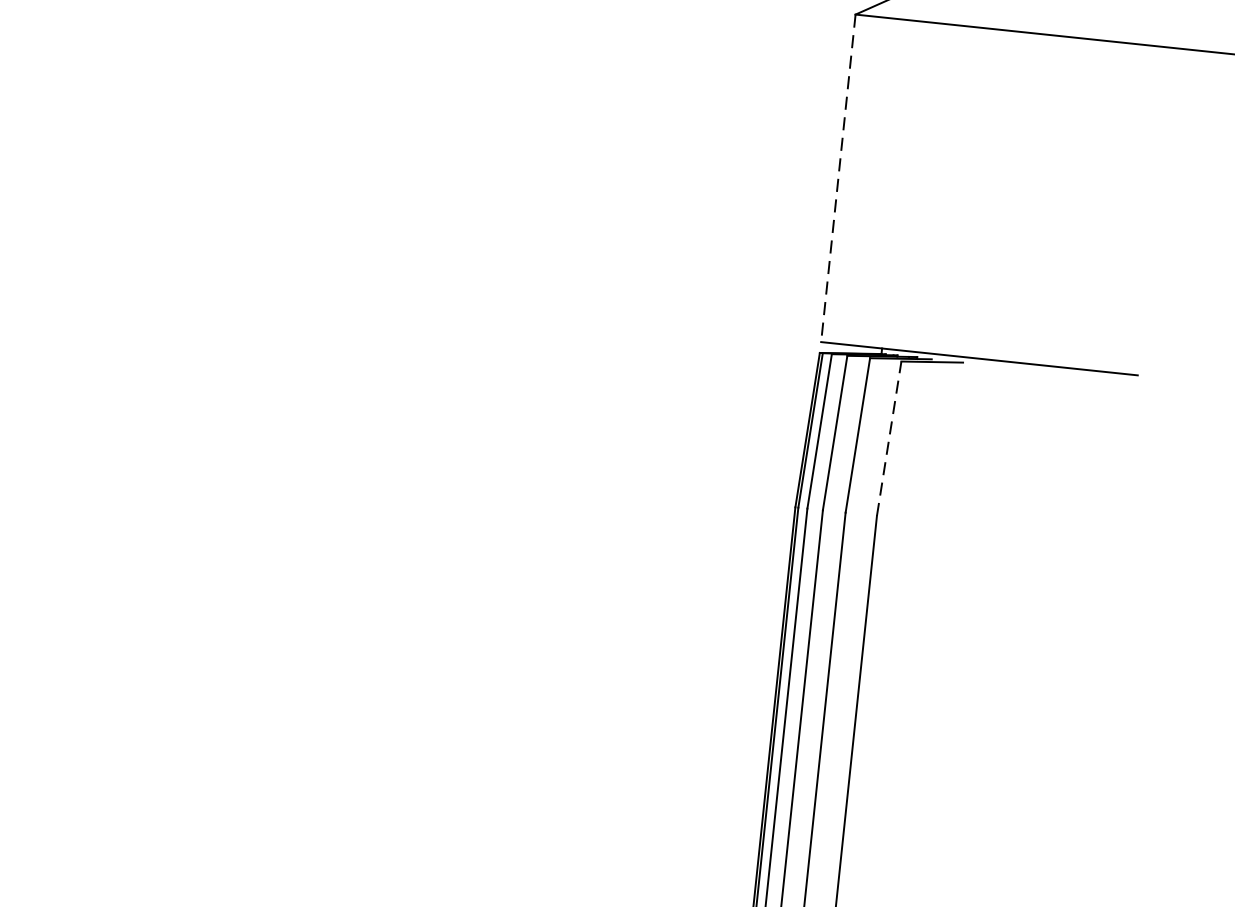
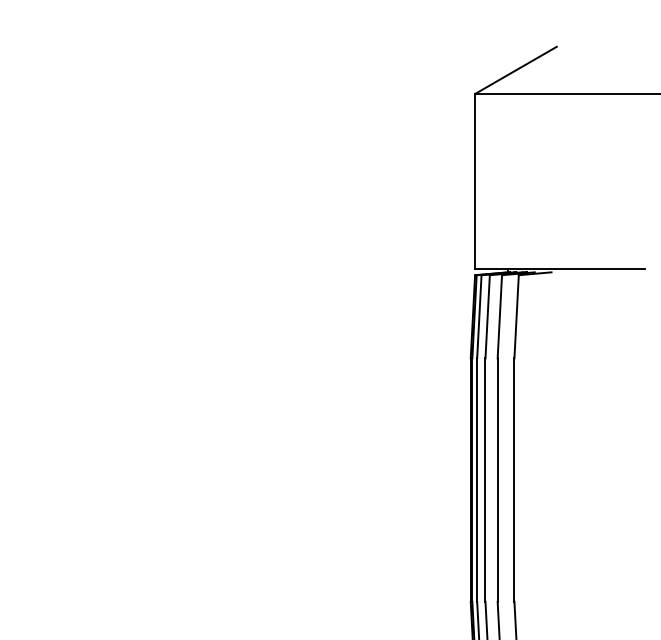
line: (838, 178) -> (475, 181), dashed -> solid
line: (889, 438) -> (516, 316), dashed -> solid

